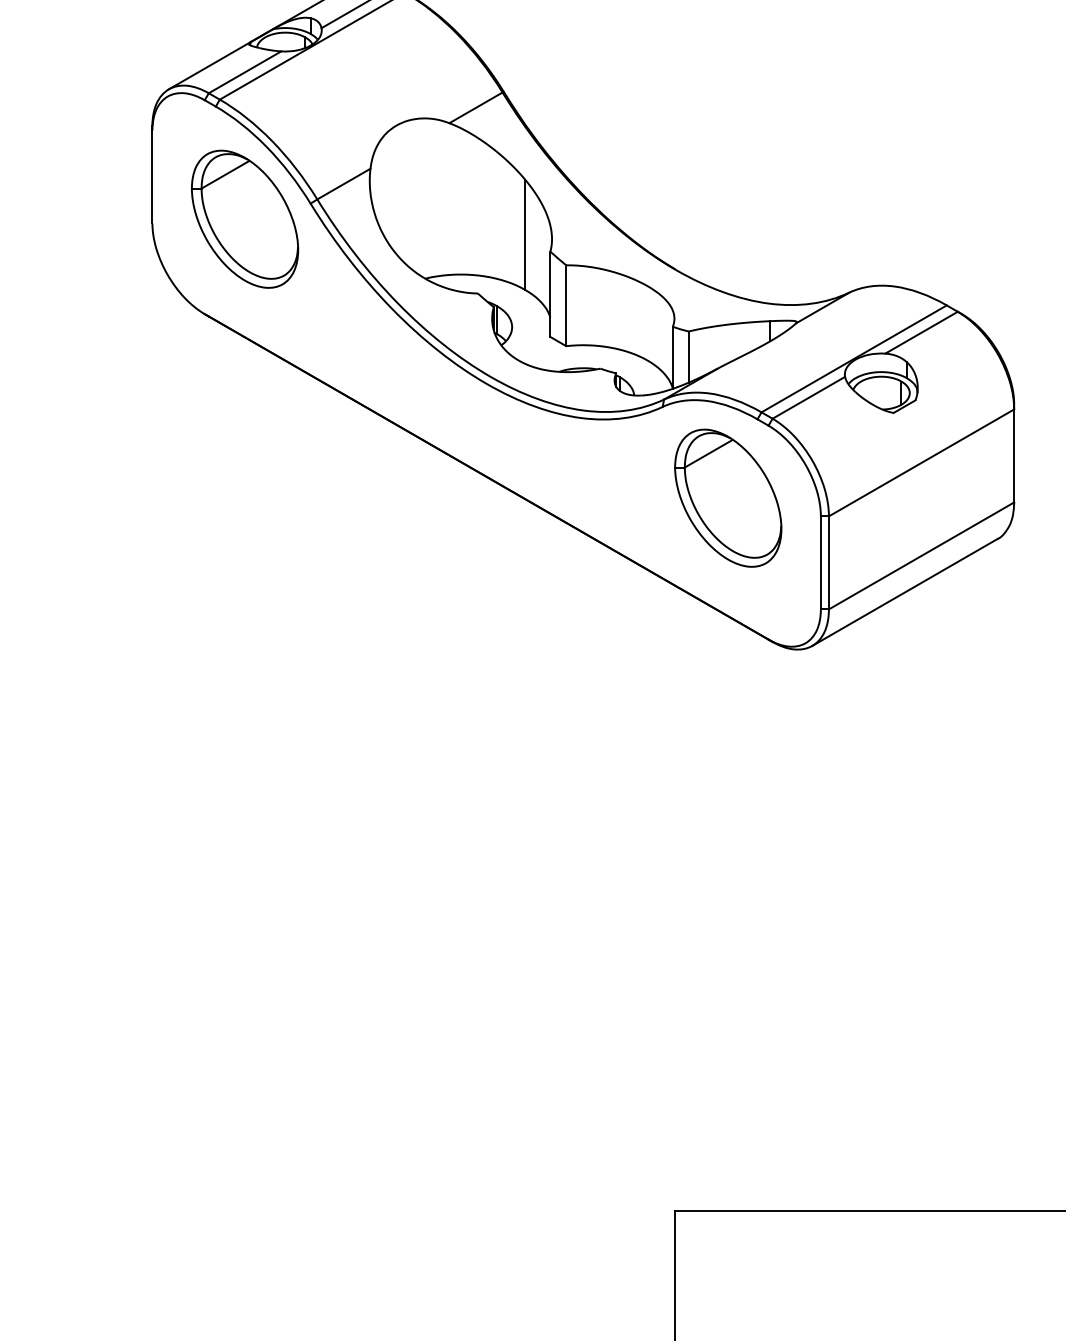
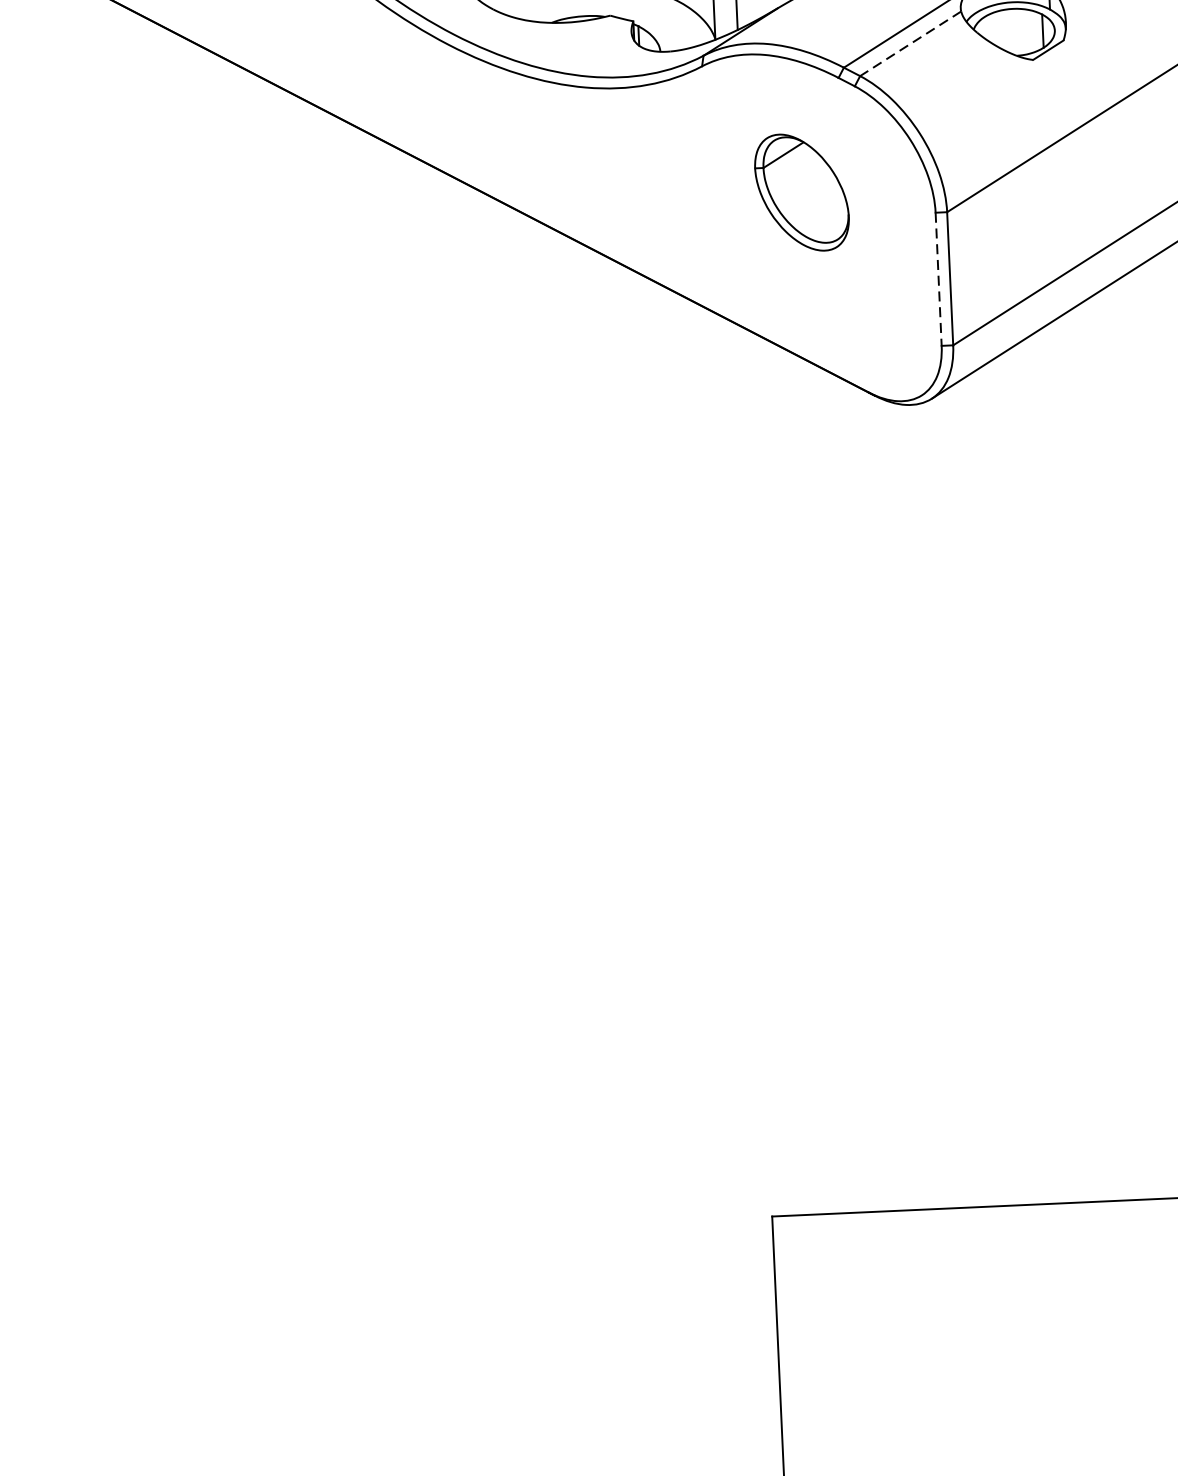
line: (808, 397) -> (910, 43), solid -> dashed
part: (728, 497) -> (802, 191), size x0.6
line: (820, 562) -> (938, 278), solid -> dashed

